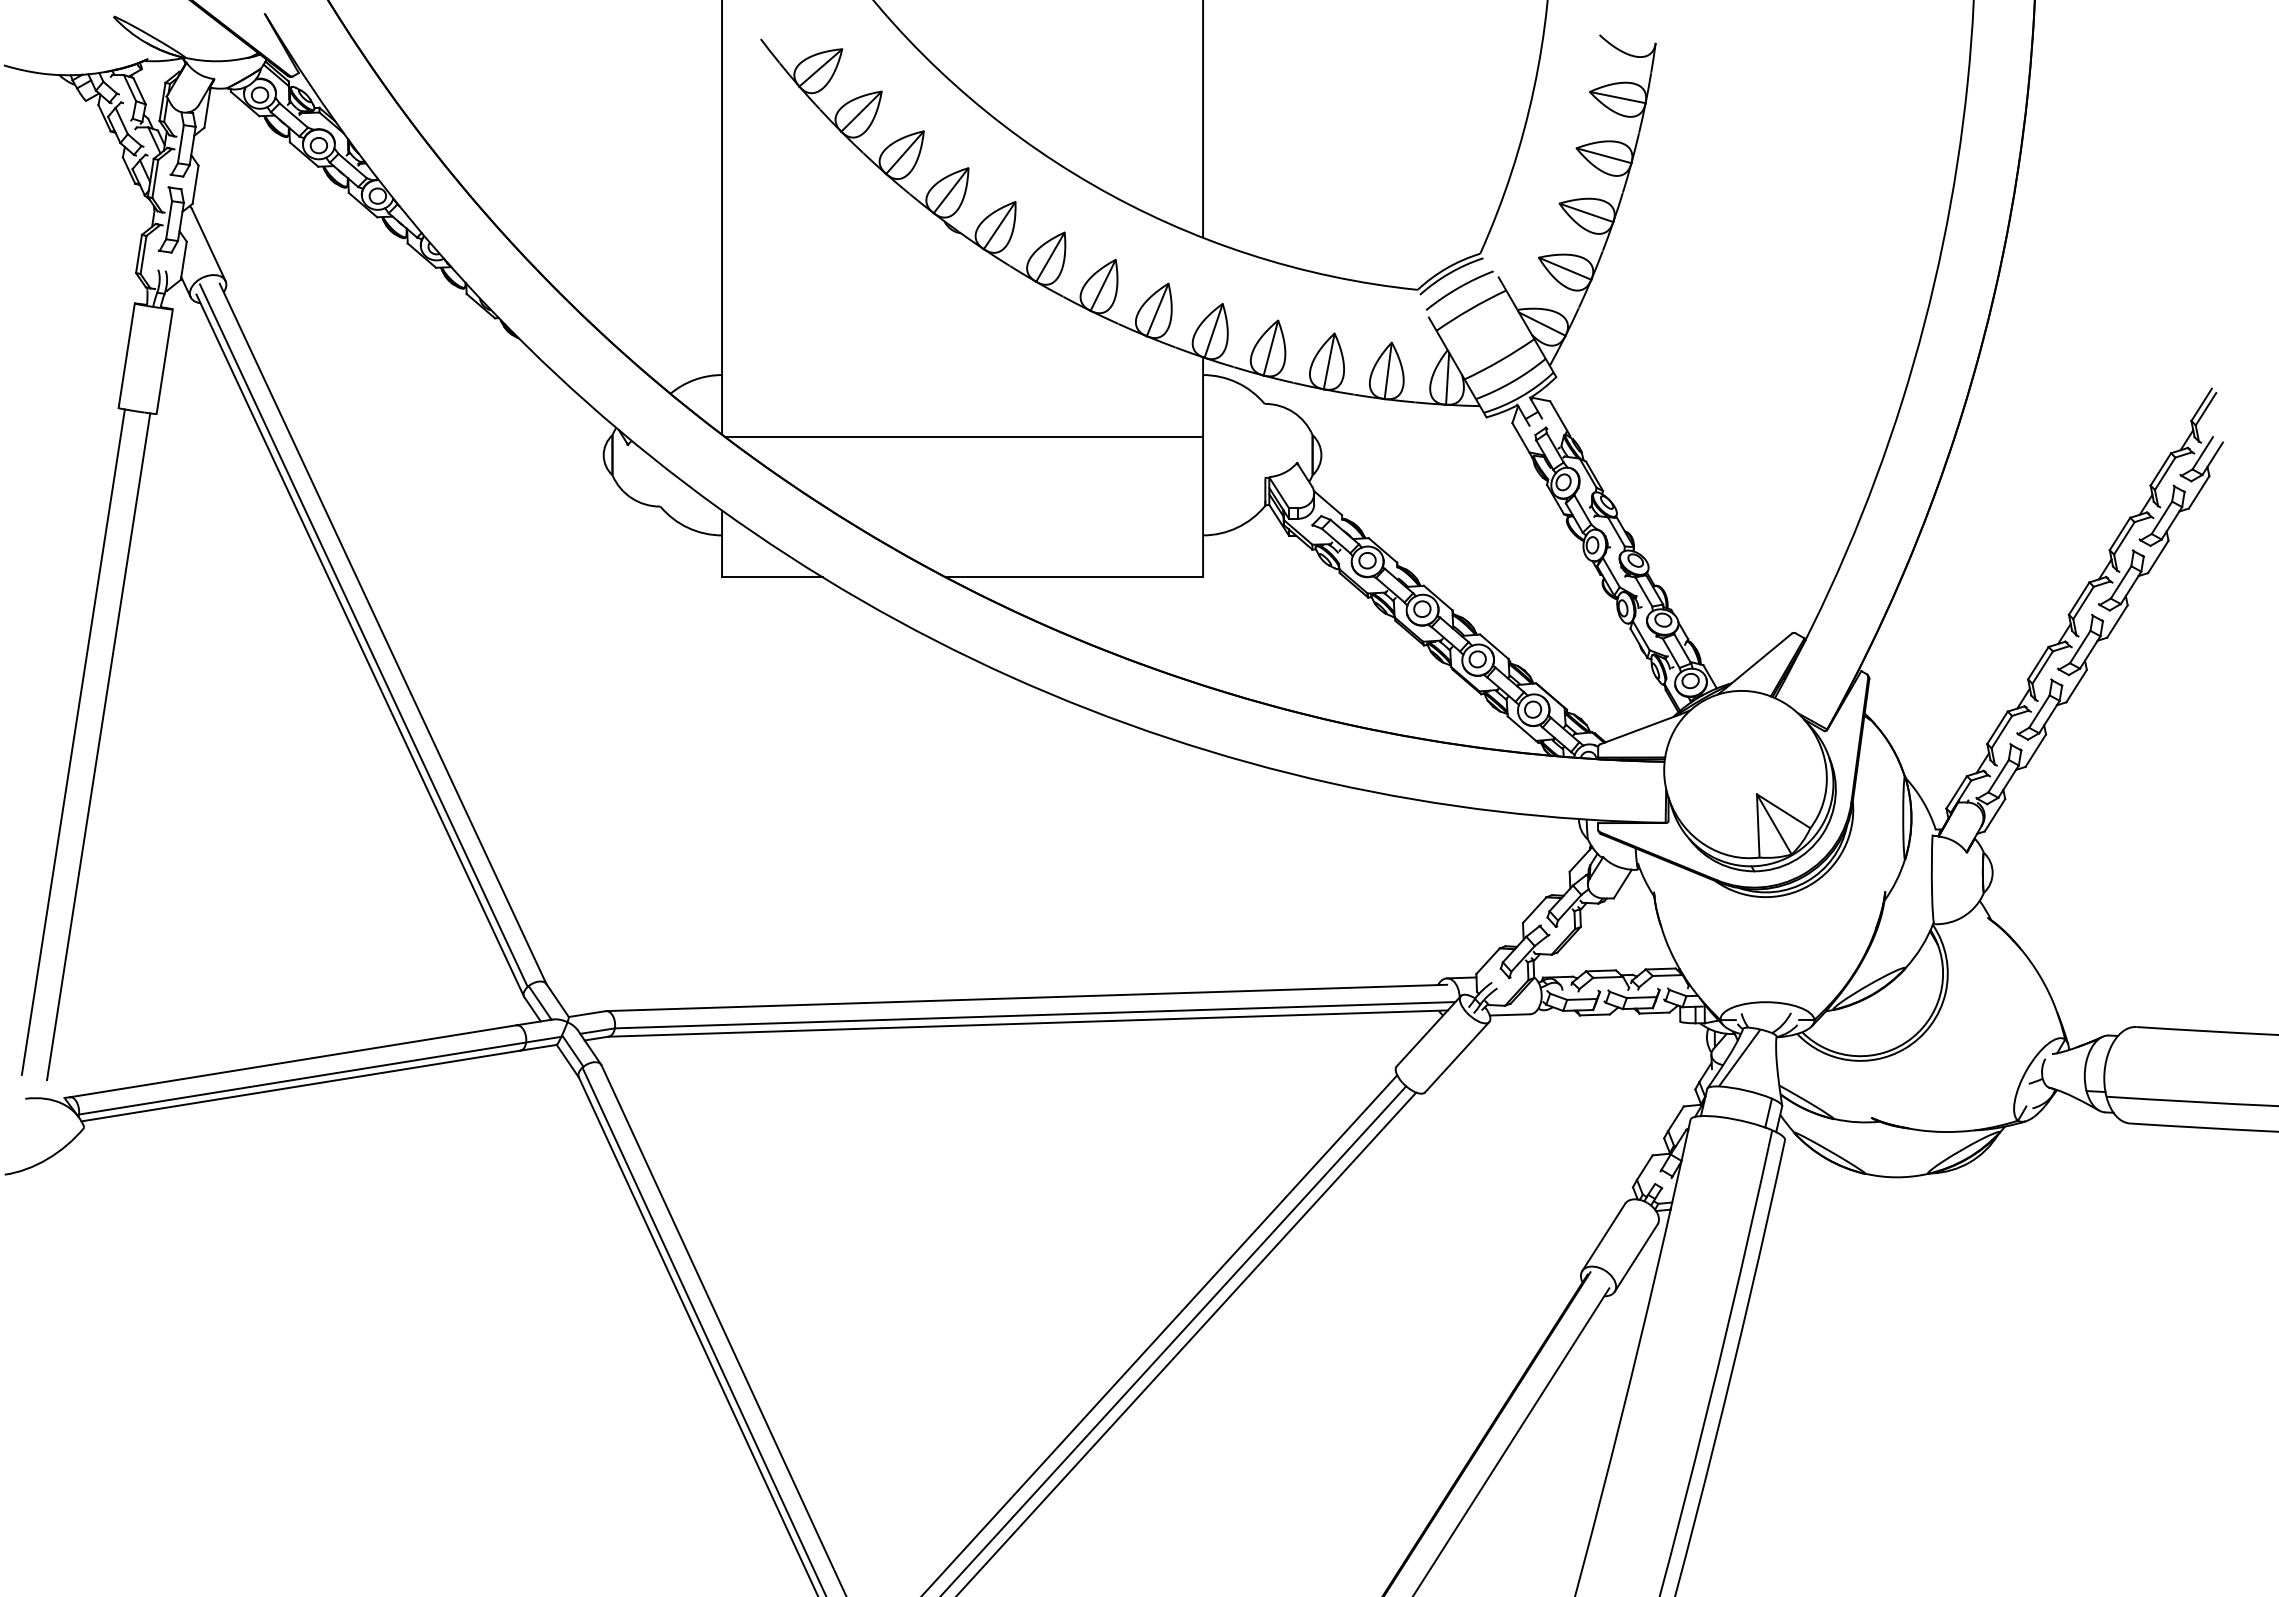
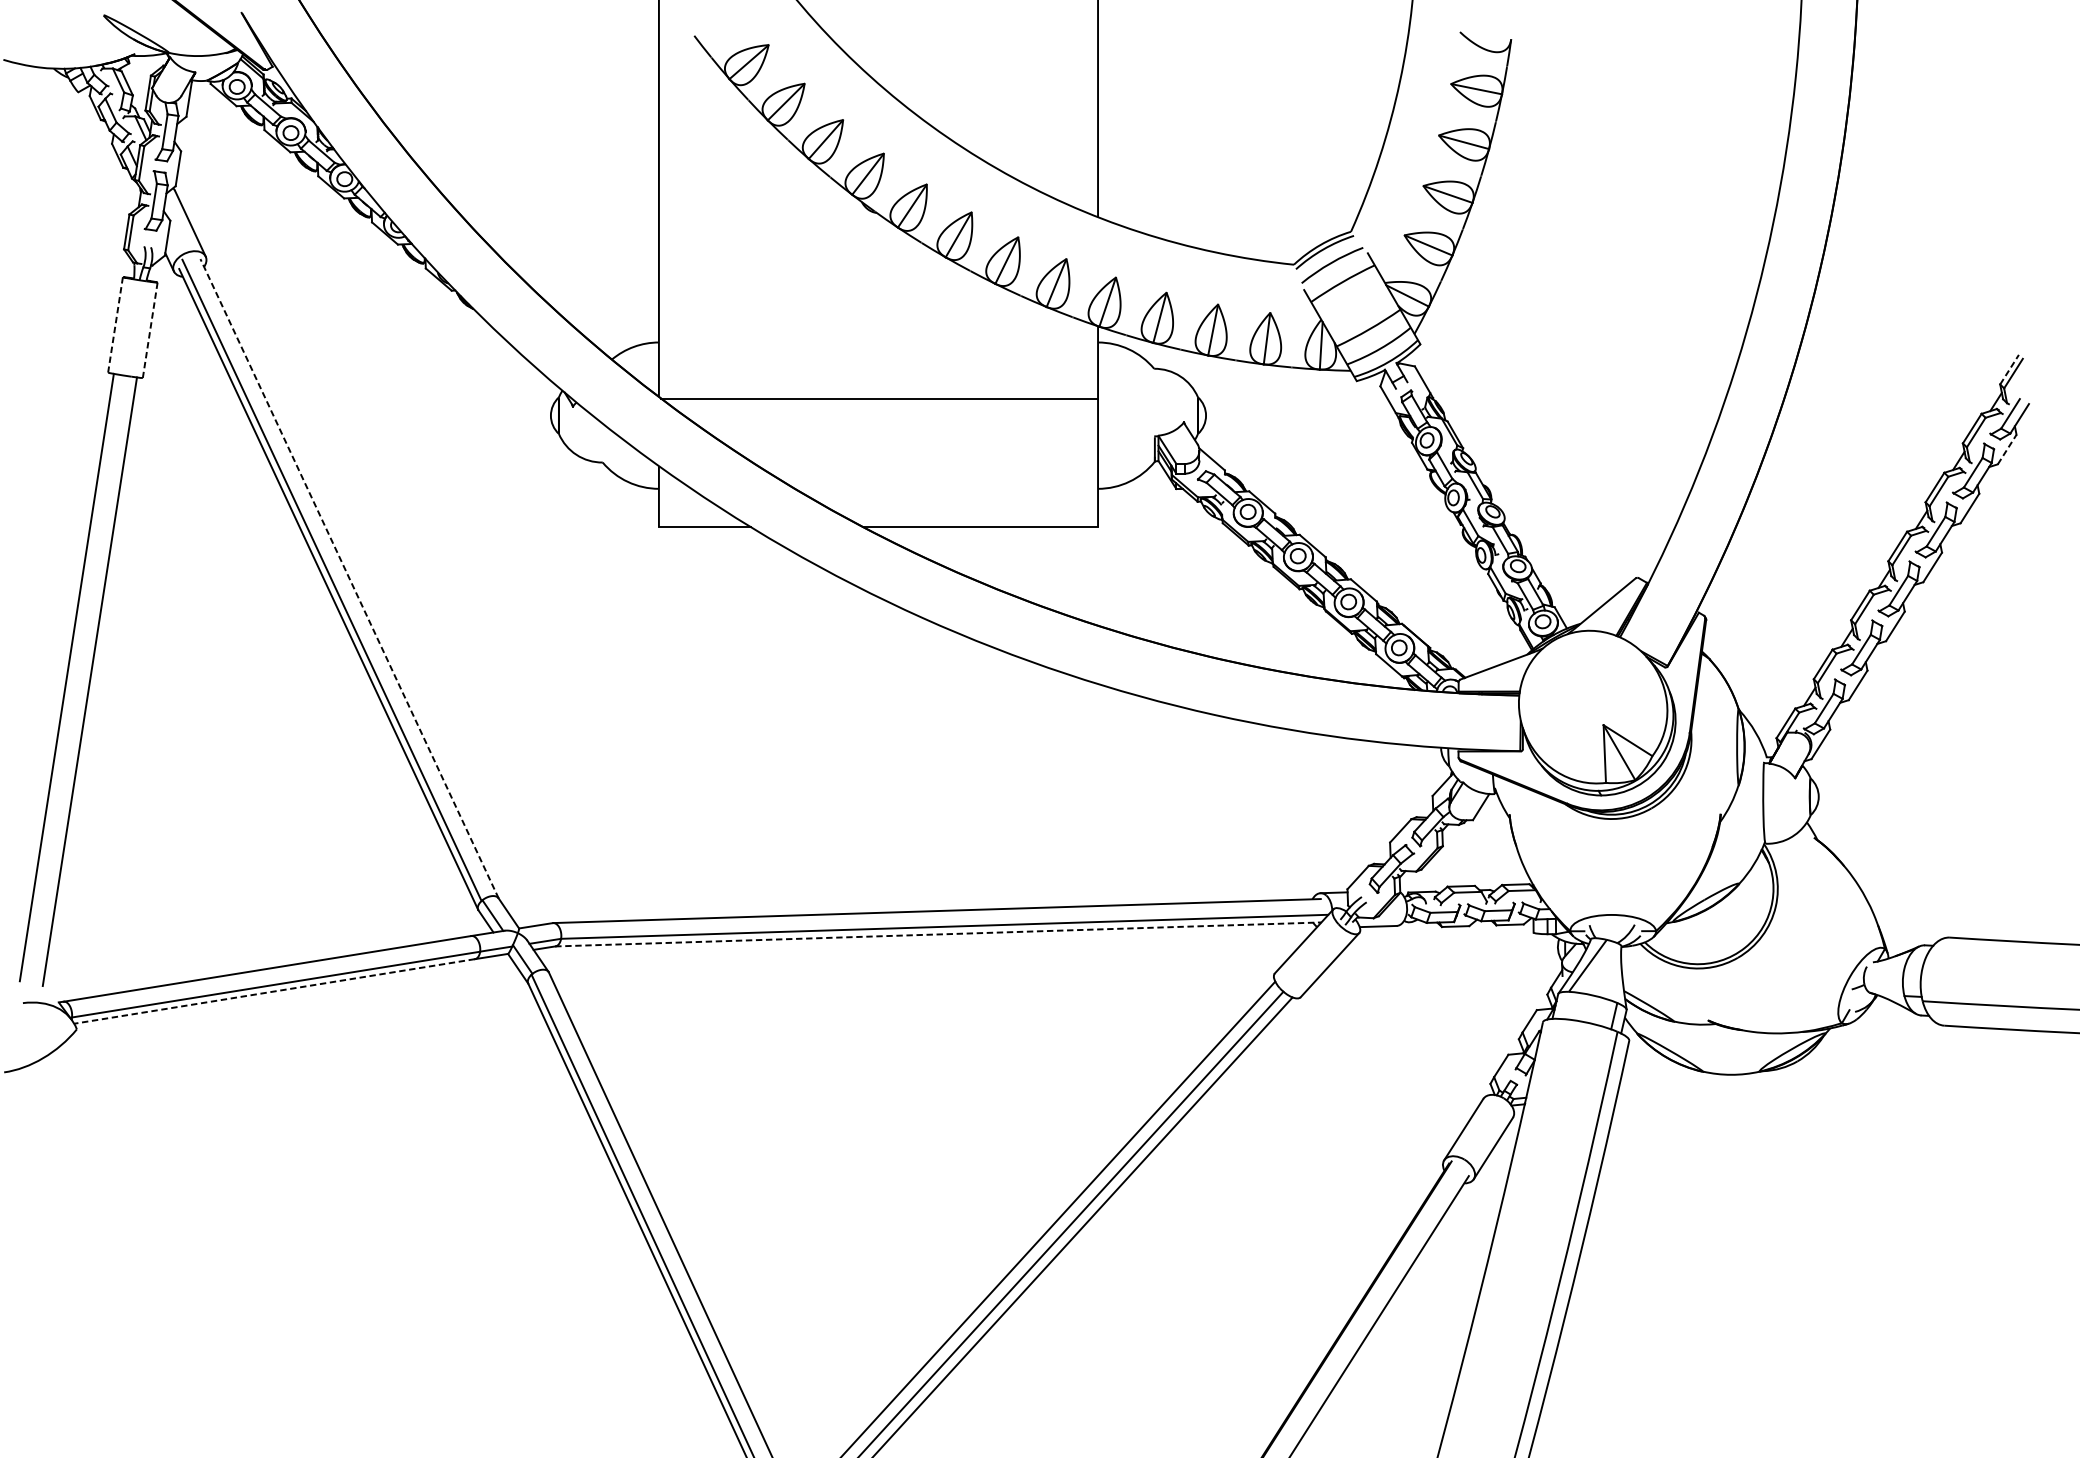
line: (126, 355) -> (115, 324), solid -> dashed
line: (164, 361) -> (150, 330), solid -> dashed
line: (2201, 404) -> (2009, 369), solid -> dashed
line: (2199, 491) -> (2007, 448), solid -> dashed
line: (383, 633) -> (349, 578), solid -> dashed
line: (1028, 1023) -> (938, 934), solid -> dashed
line: (300, 1086) -> (274, 991), solid -> dashed

